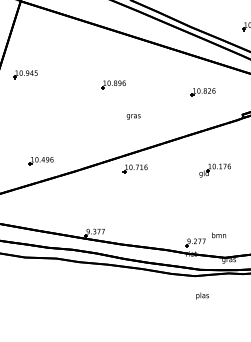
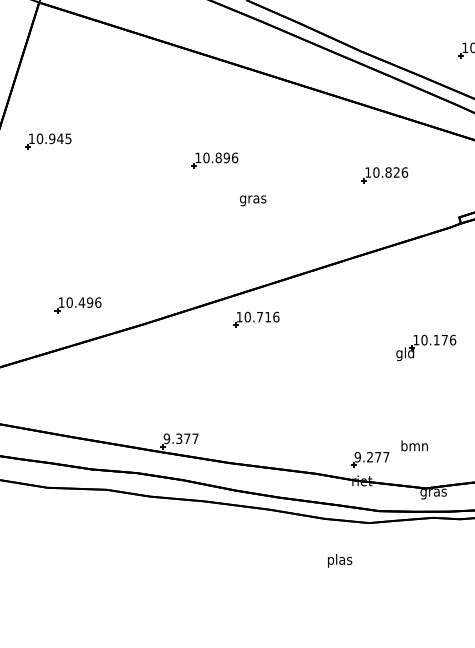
text: (133, 116) -> (252, 199), moved
part: (214, 170) -> (424, 347), moved
text: (202, 295) -> (339, 559), moved

